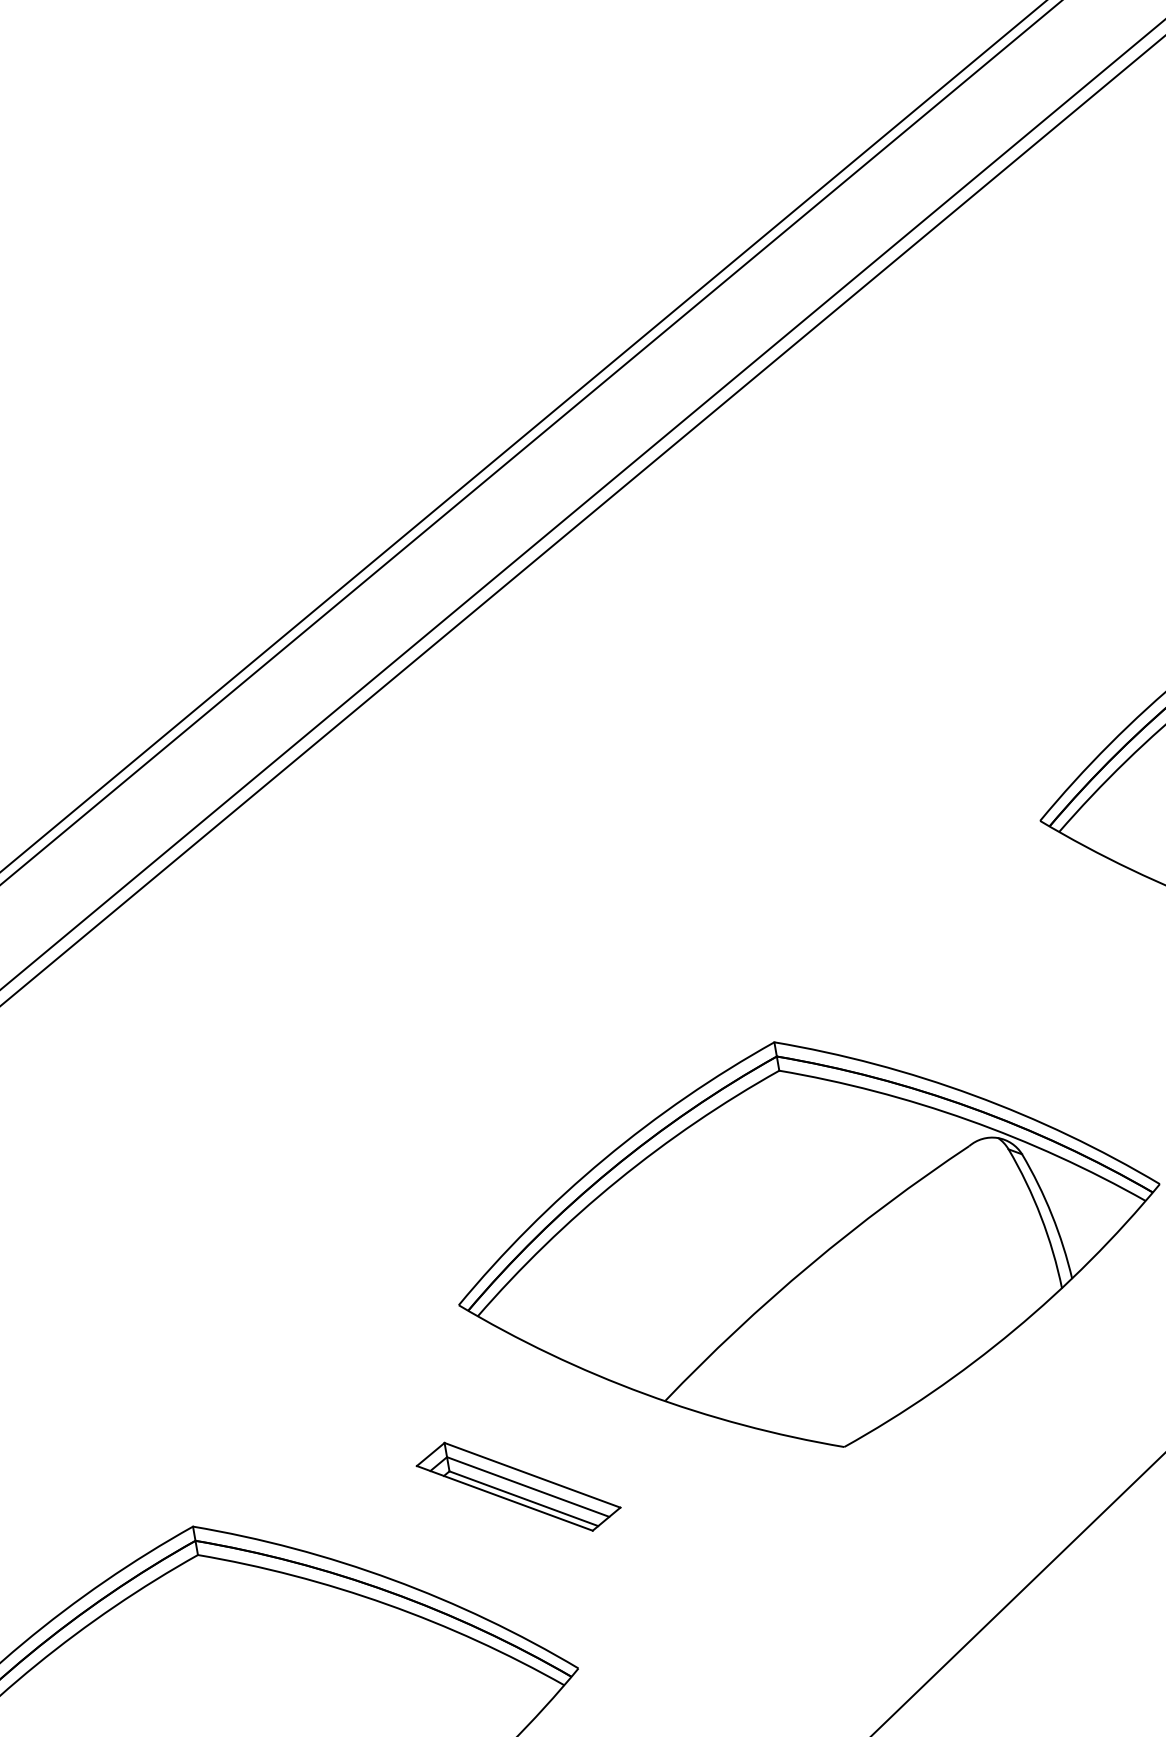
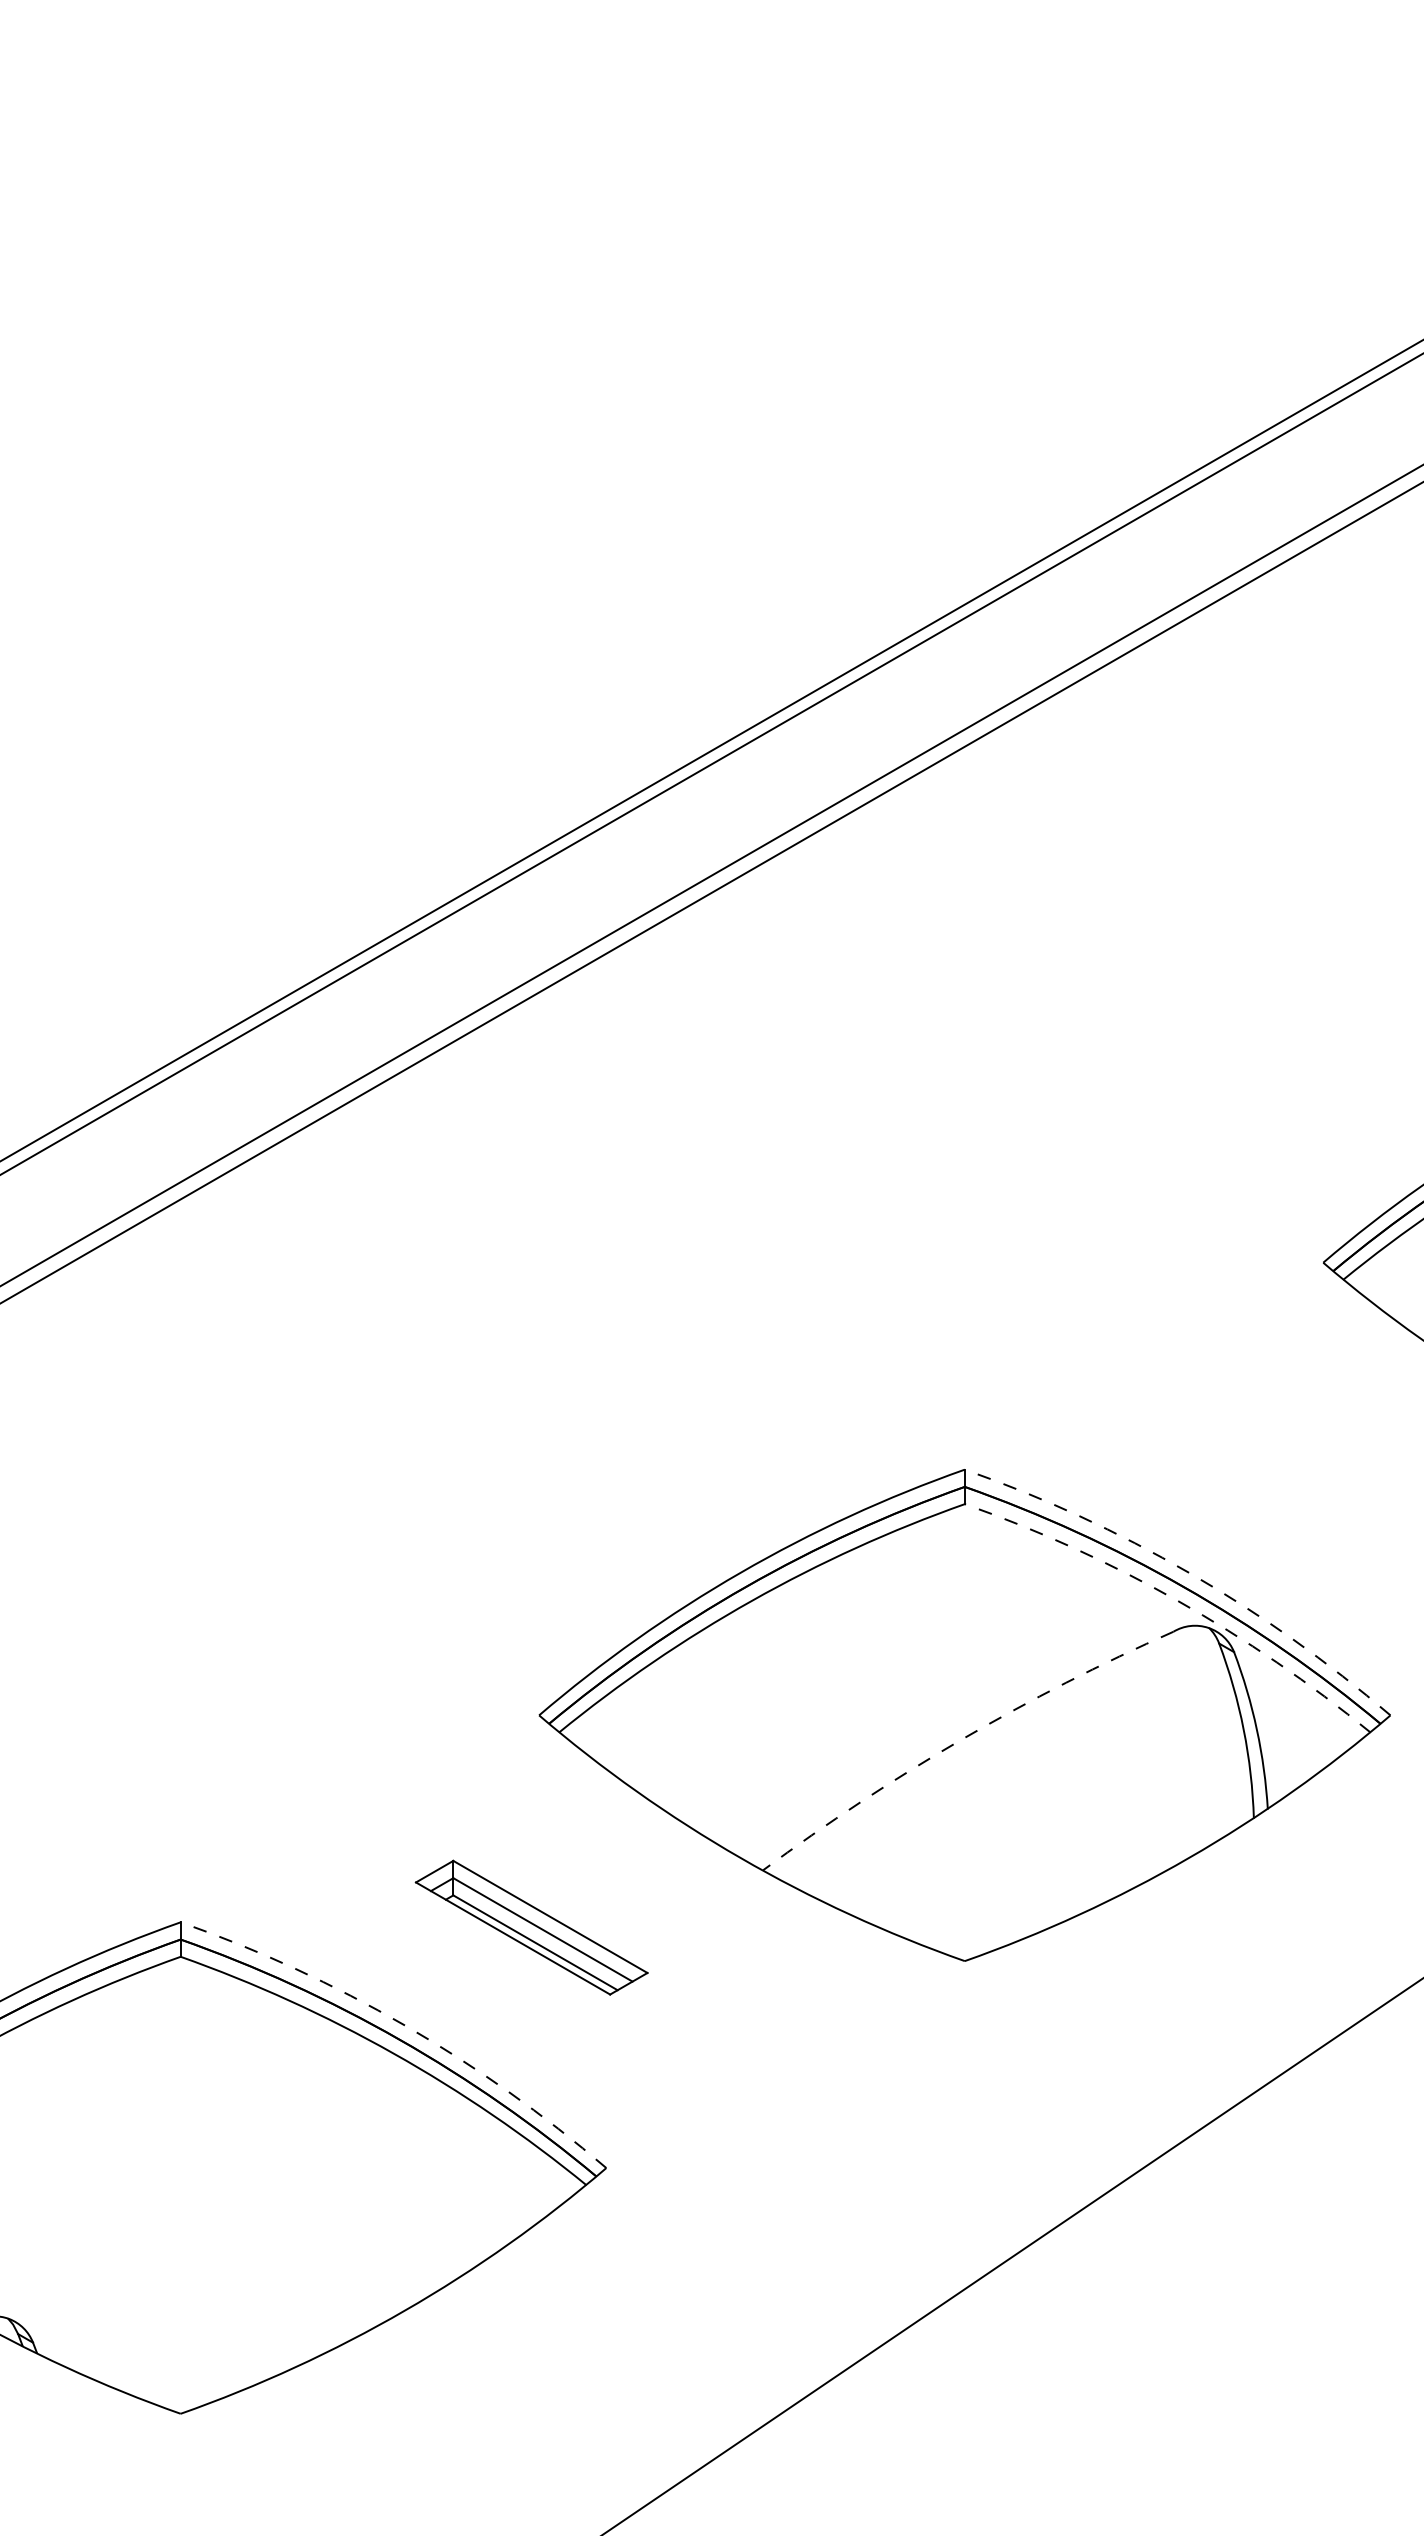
arc: (974, 1095) -> (1189, 1572), solid -> dashed
arc: (968, 1119) -> (1177, 1600), solid -> dashed
arc: (810, 1265) -> (961, 1739), solid -> dashed
part: (518, 1486) -> (531, 1927), moved
arc: (392, 1579) -> (404, 2025), solid -> dashed

